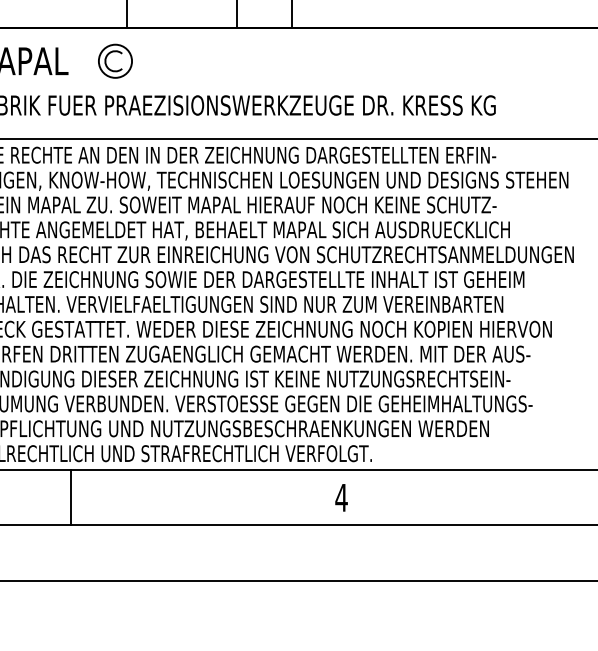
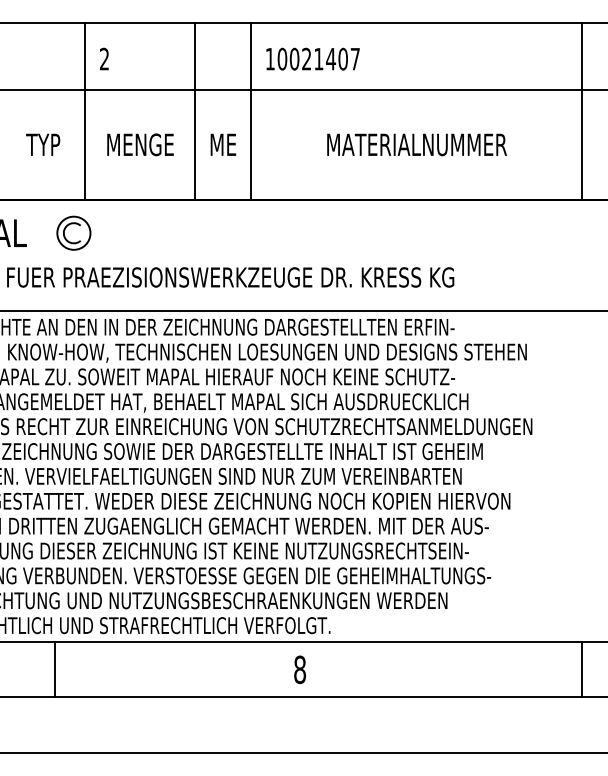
line: (71, 497) -> (54, 669), moved
text: (341, 497) -> (299, 669), 4 -> 8

